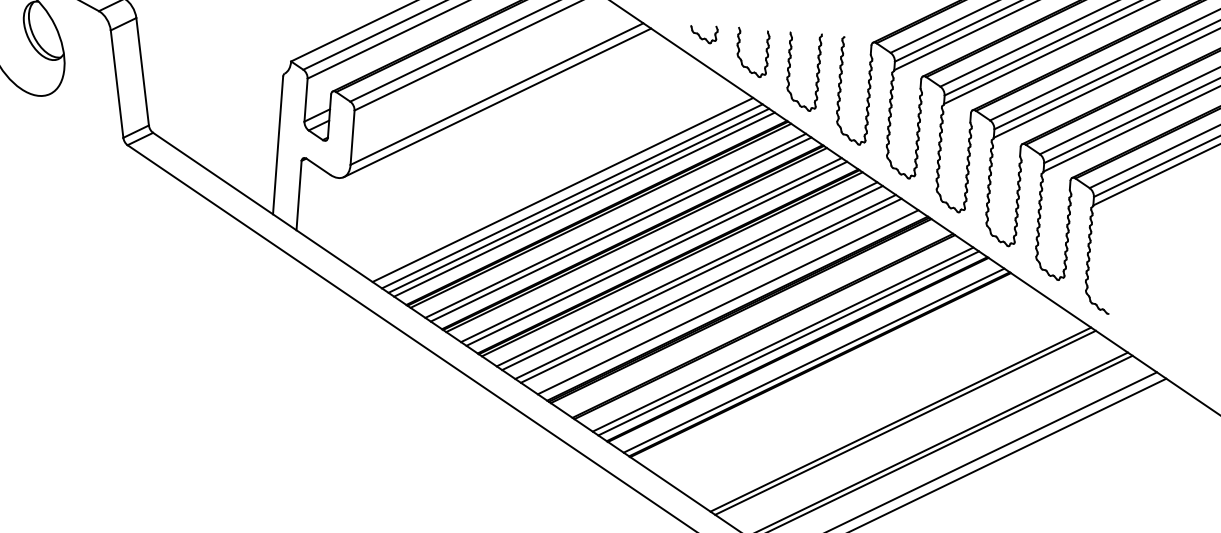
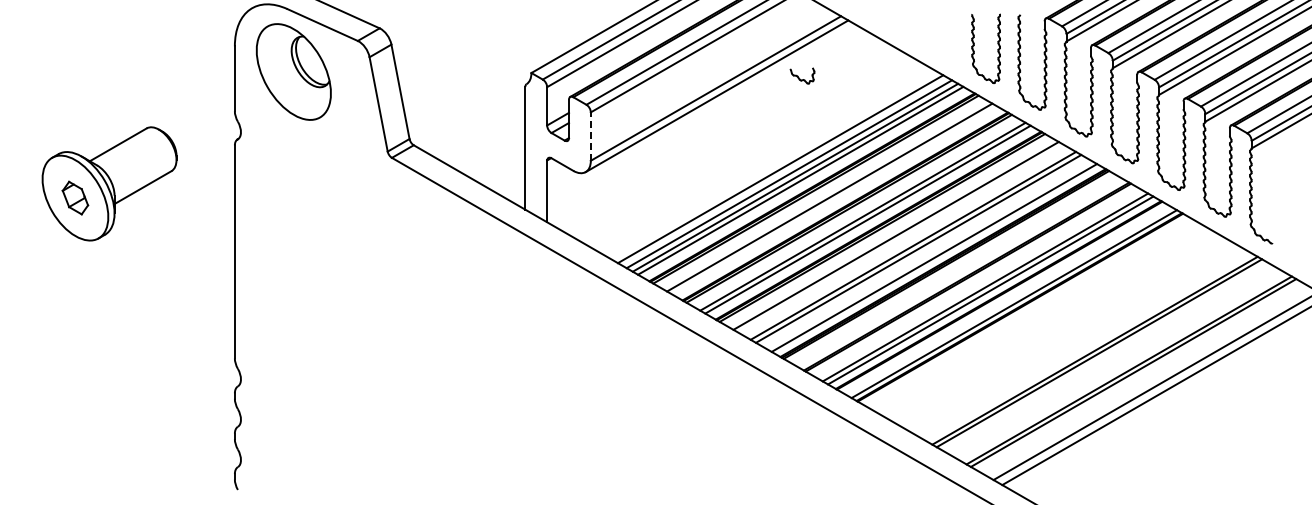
part: (704, 33) -> (802, 75), moved
part: (742, 60) -> (931, 42), removed
line: (352, 137) -> (590, 136), solid -> dashed
line: (620, 229) -> (834, 200), removed
line: (691, 277) -> (900, 238), removed

